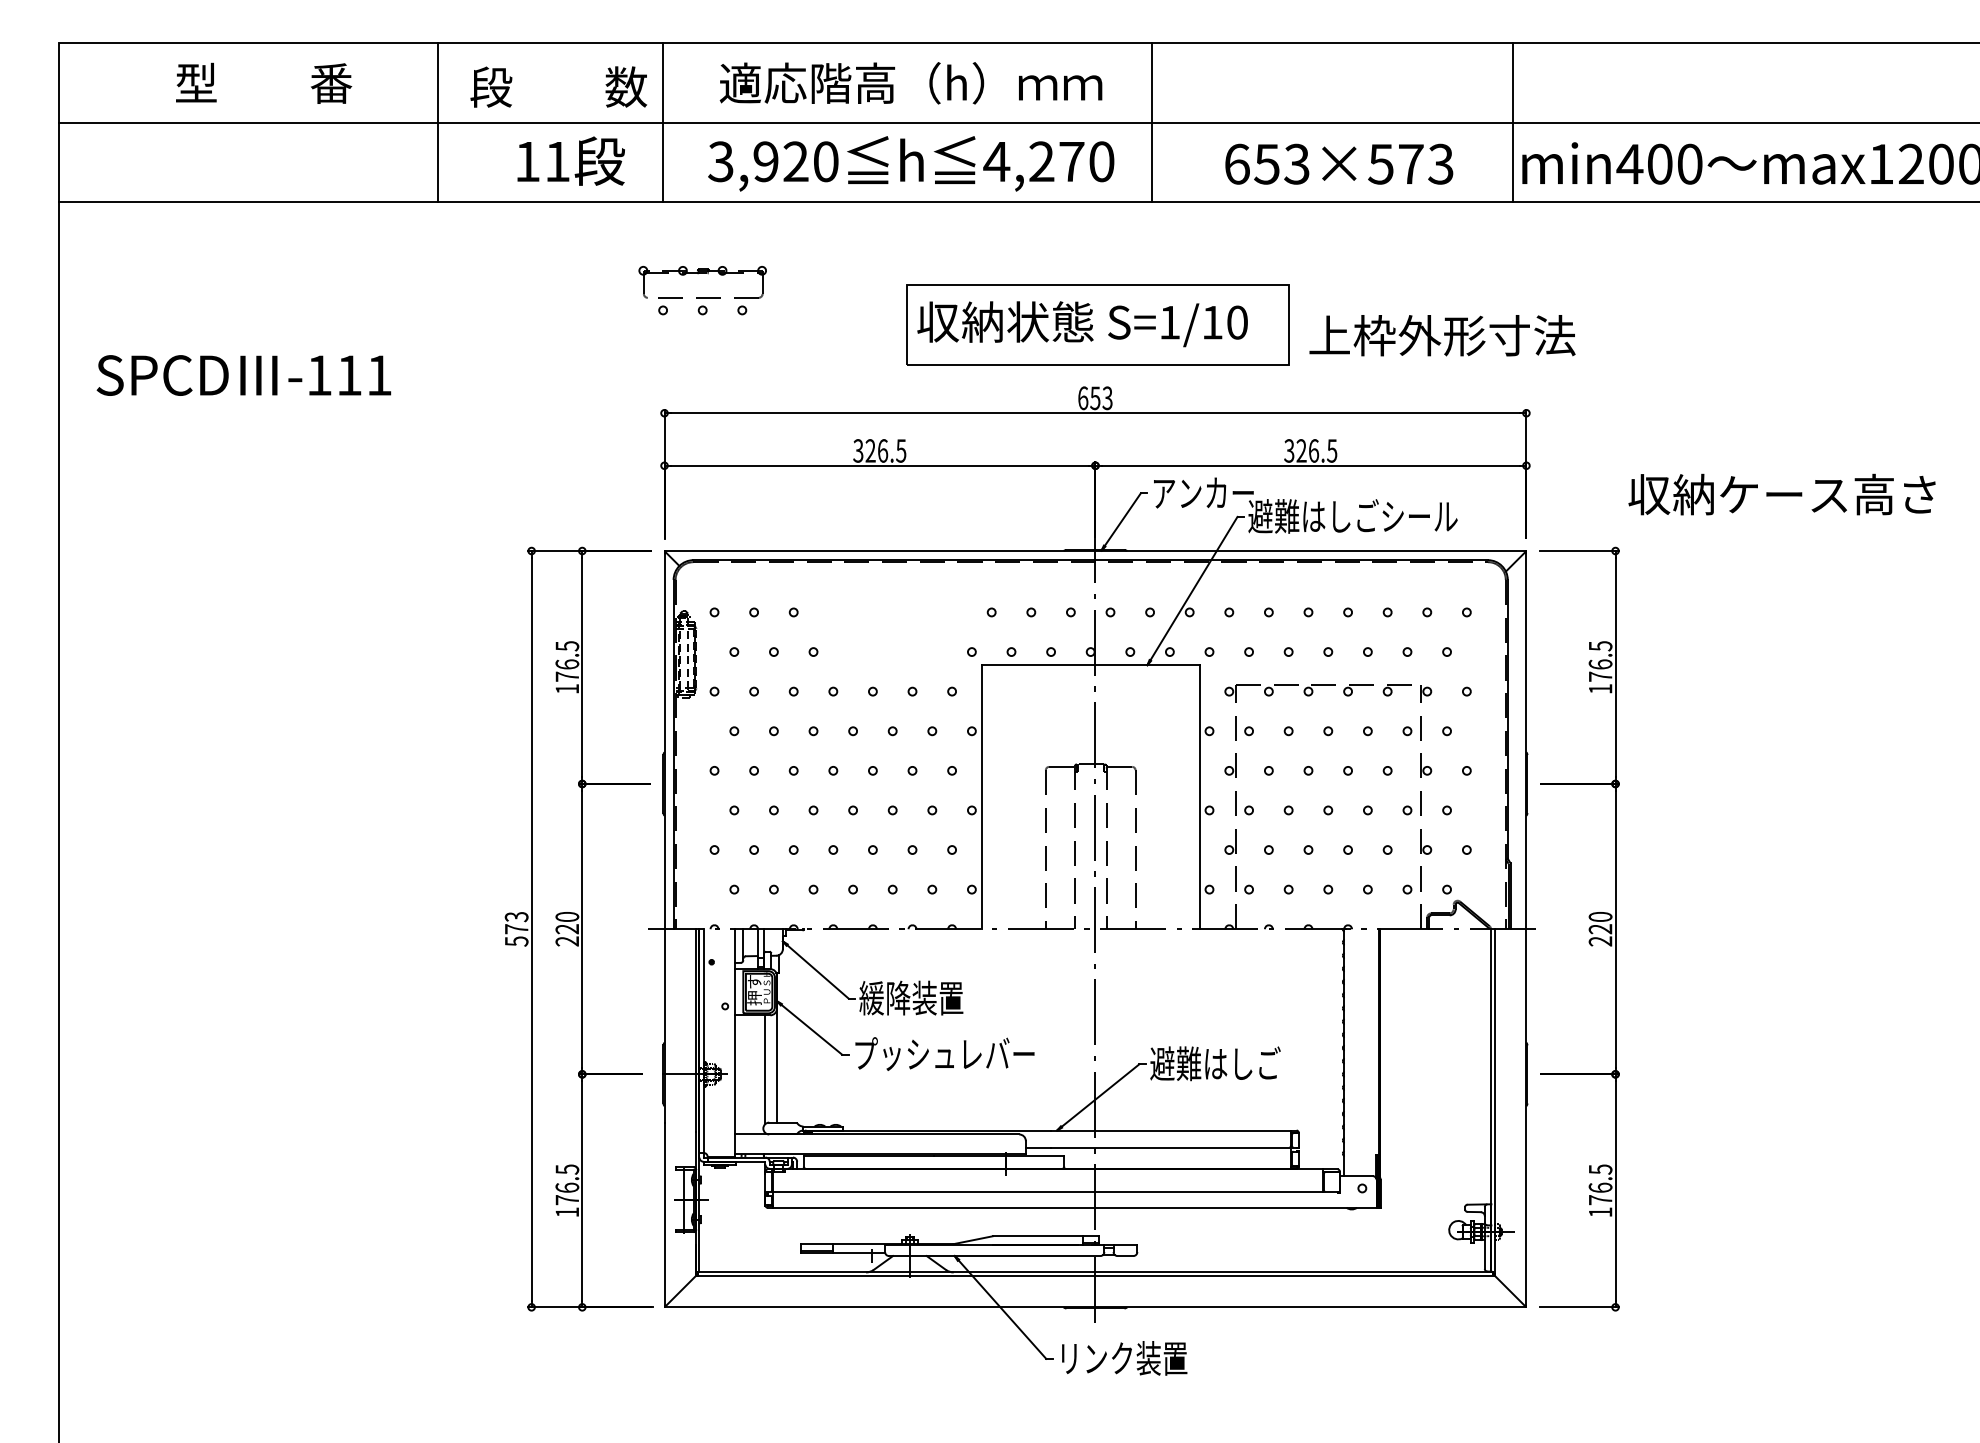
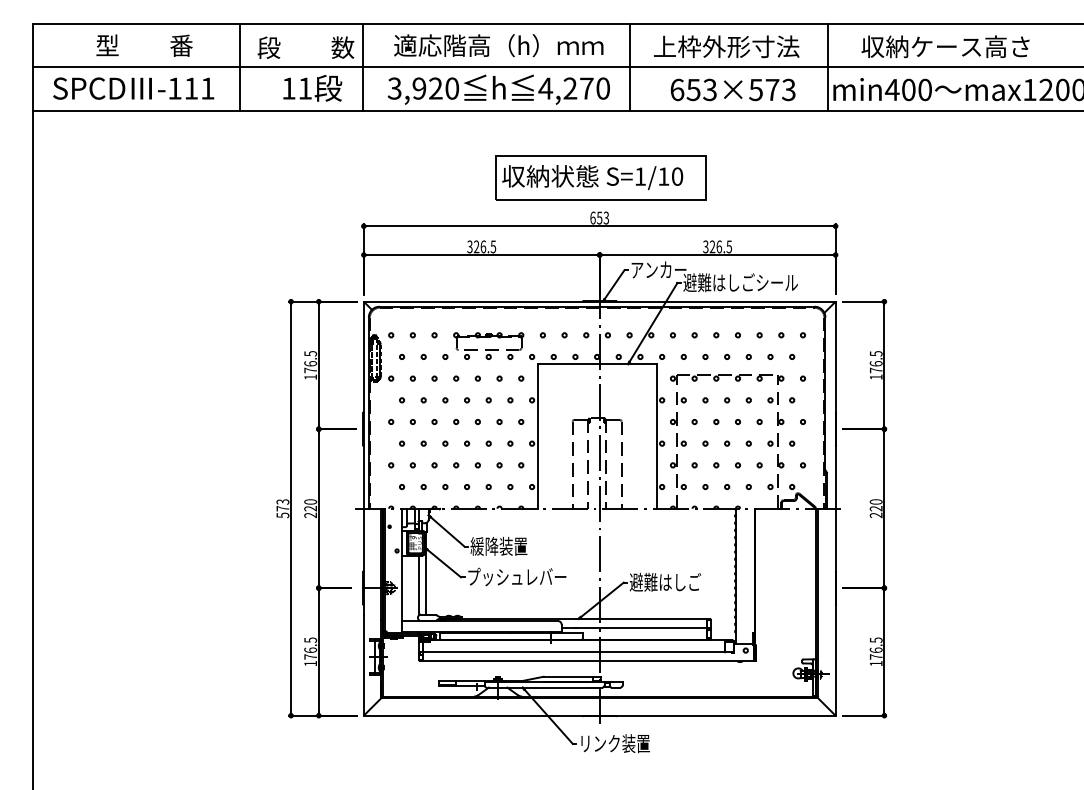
part: (702, 289) -> (488, 345), moved
text: (1442, 335) -> (726, 46), moved
text: (243, 375) -> (133, 88), moved
text: (1781, 494) -> (945, 46), moved

